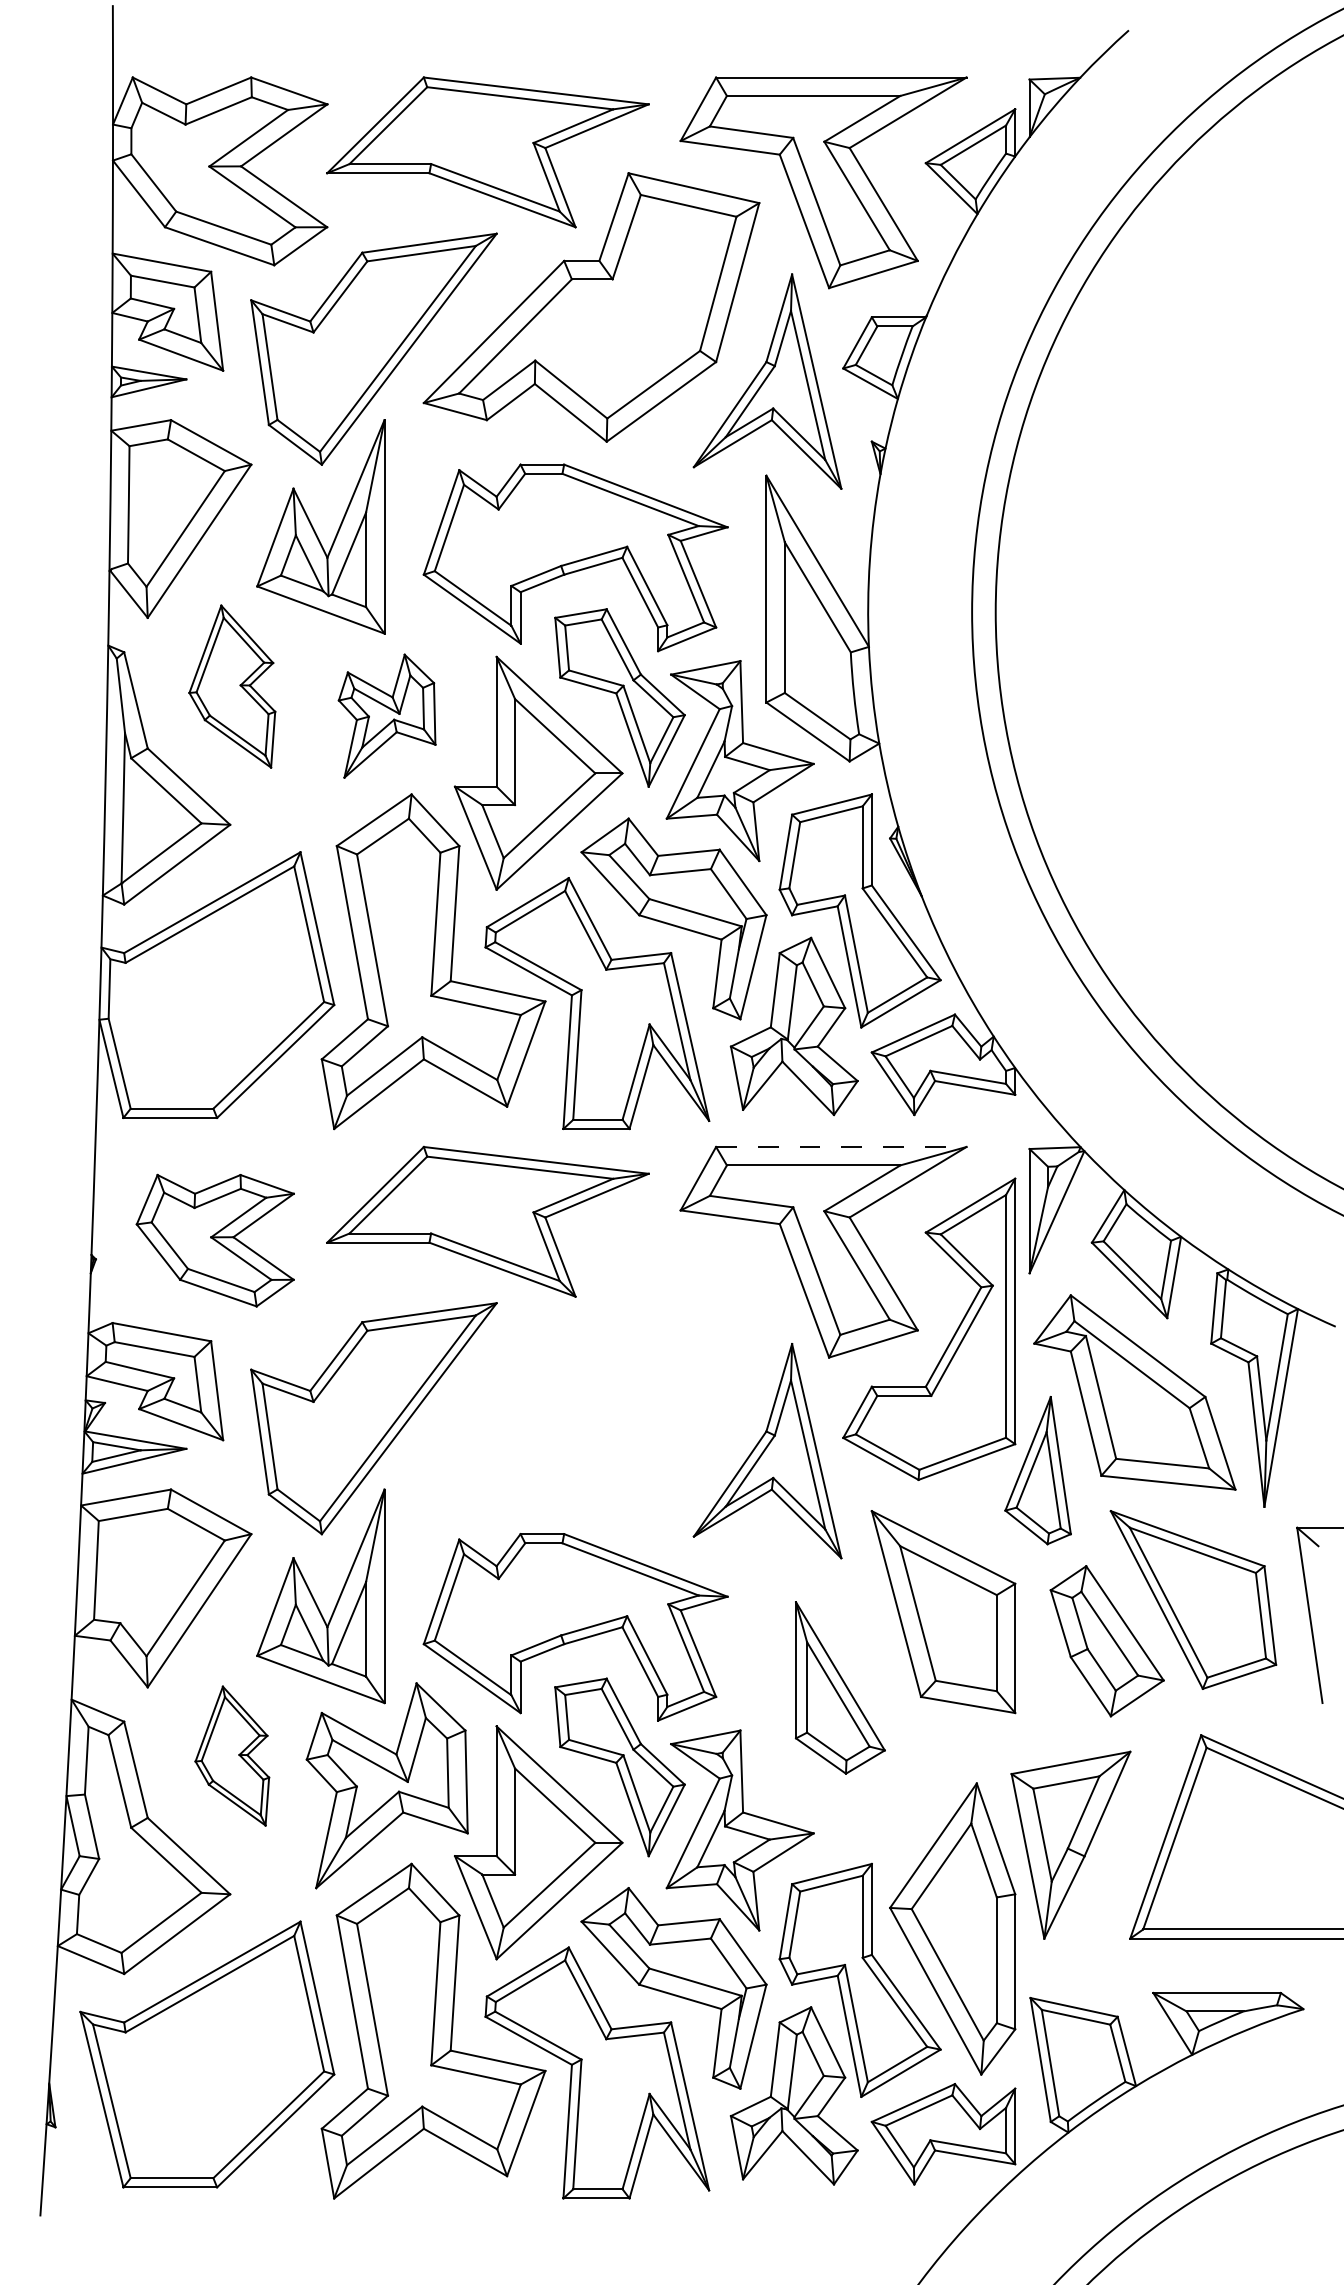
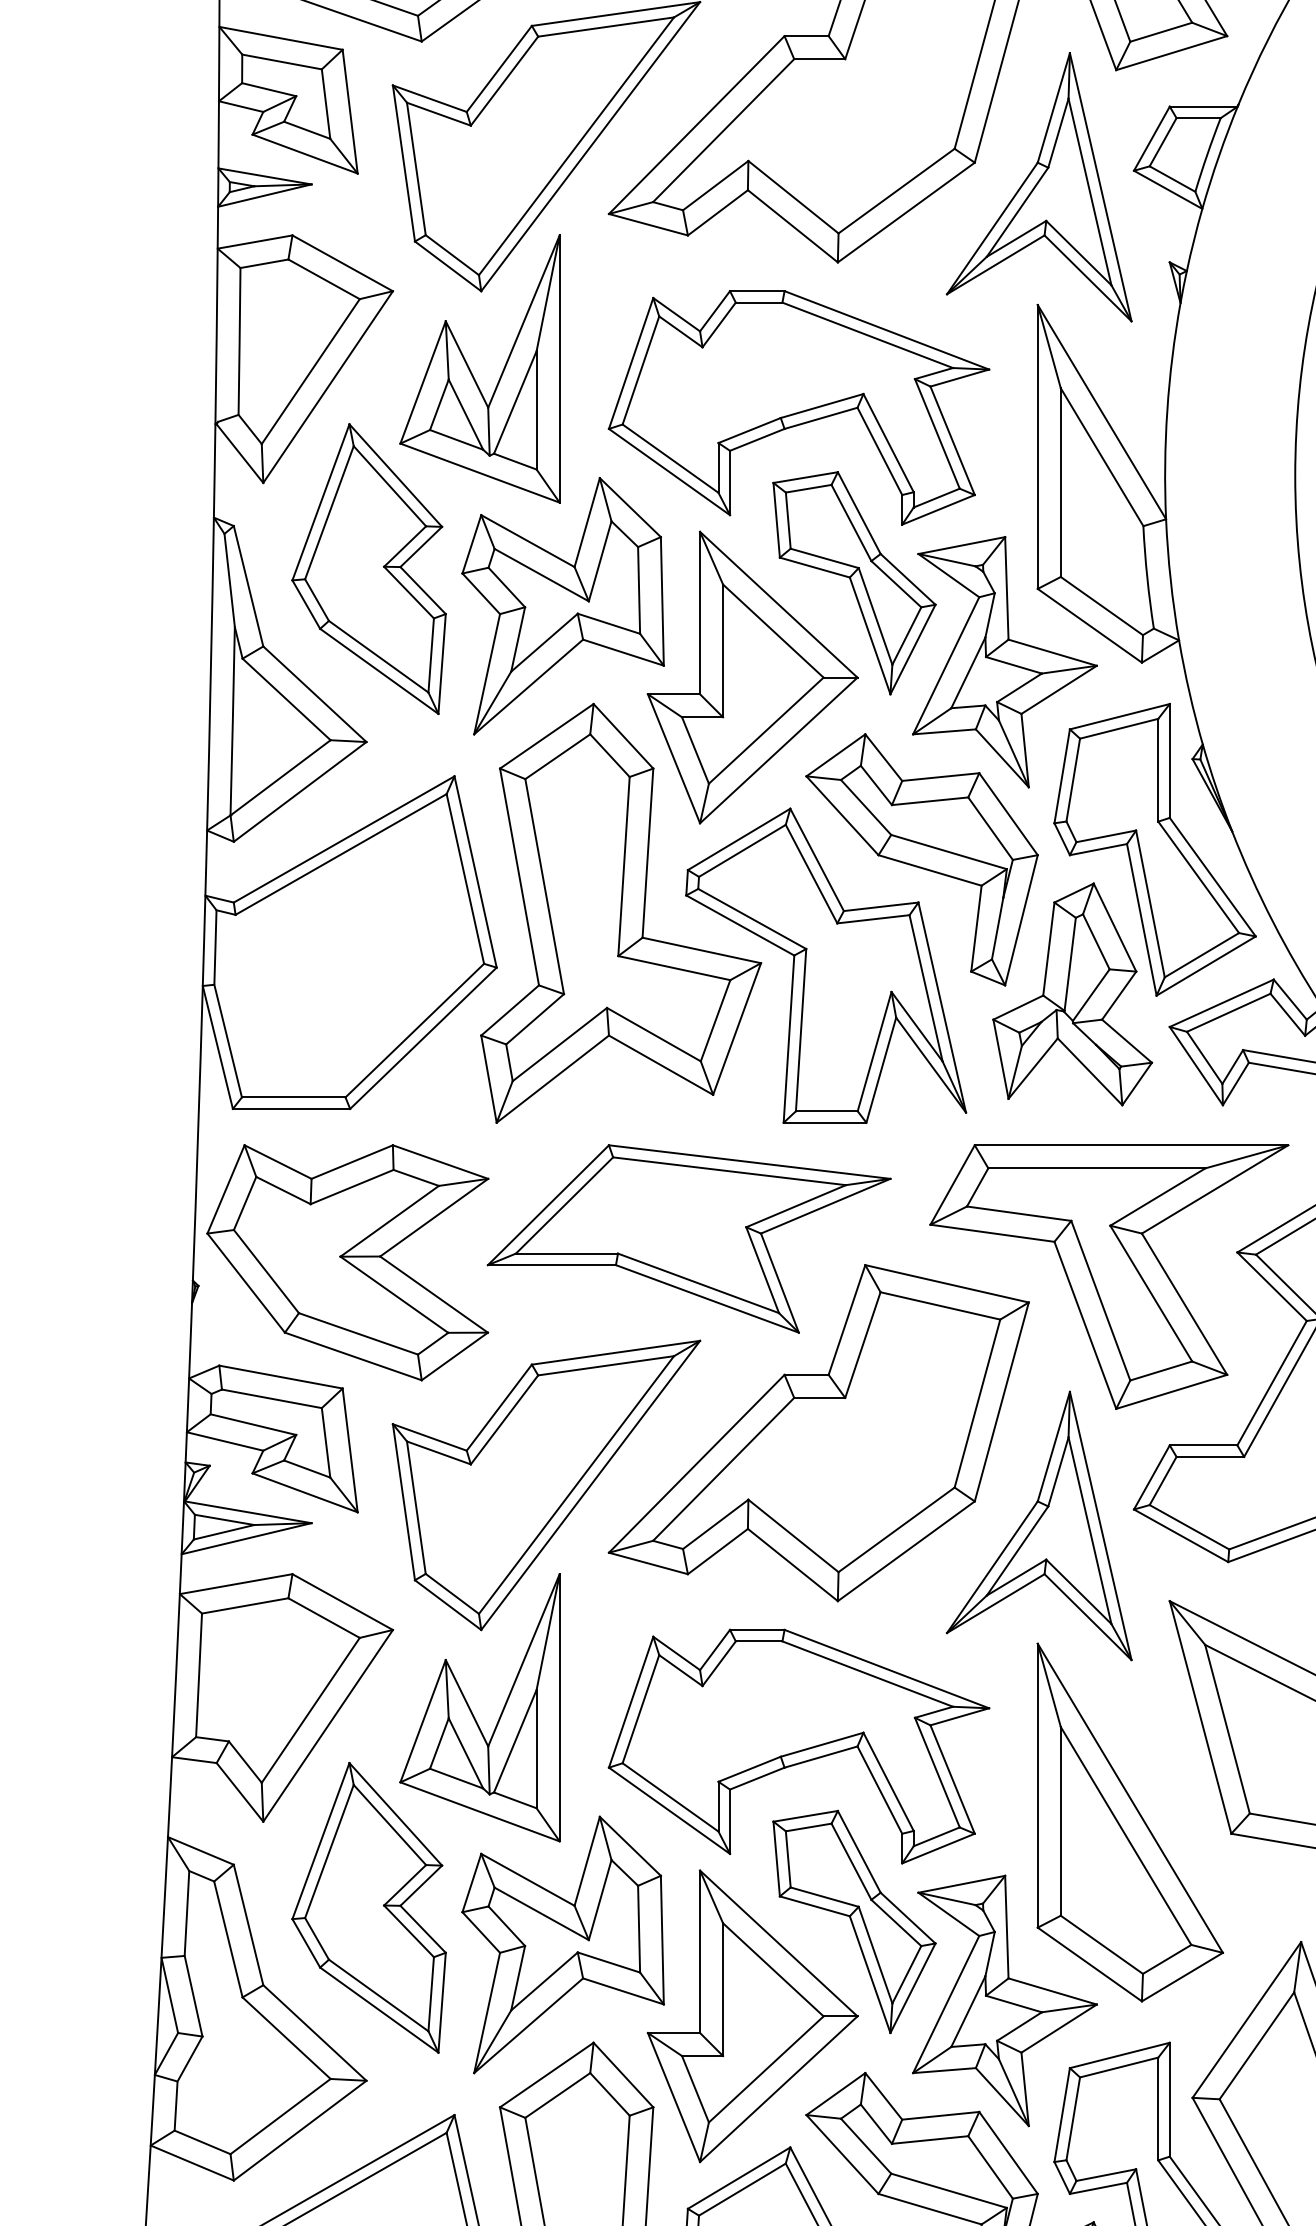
part: (232, 686) -> (369, 568), size x1.43
part: (386, 715) -> (562, 605), size x1.67
line: (841, 1146) -> (1131, 1144), dashed -> solid
part: (215, 1240) -> (348, 1262), size x1.43
part: (591, 1376) -> (818, 1432), added
part: (840, 1687) -> (1130, 1821), size x1.67
part: (232, 1755) -> (369, 1907), size x1.67

